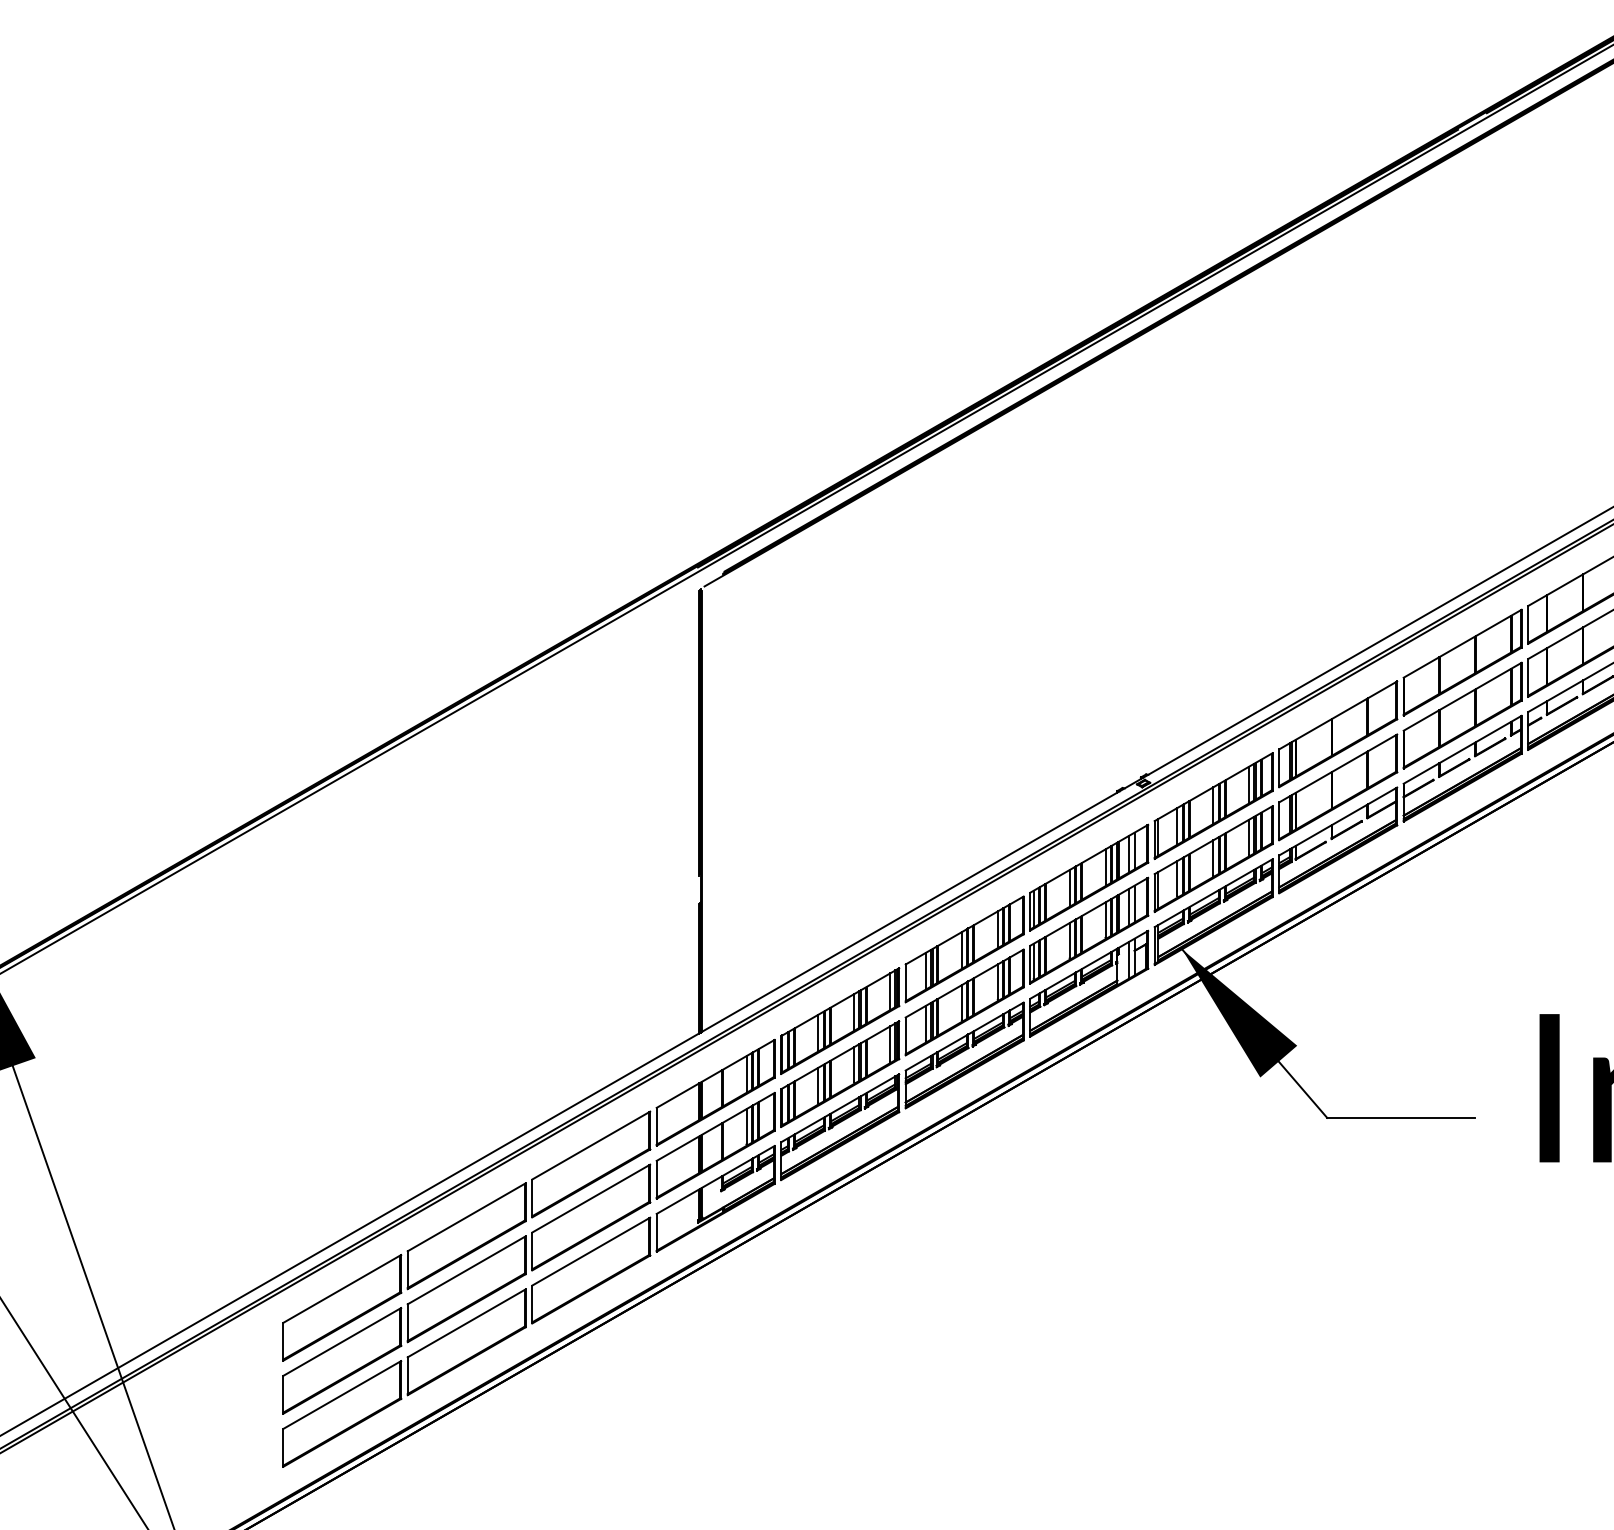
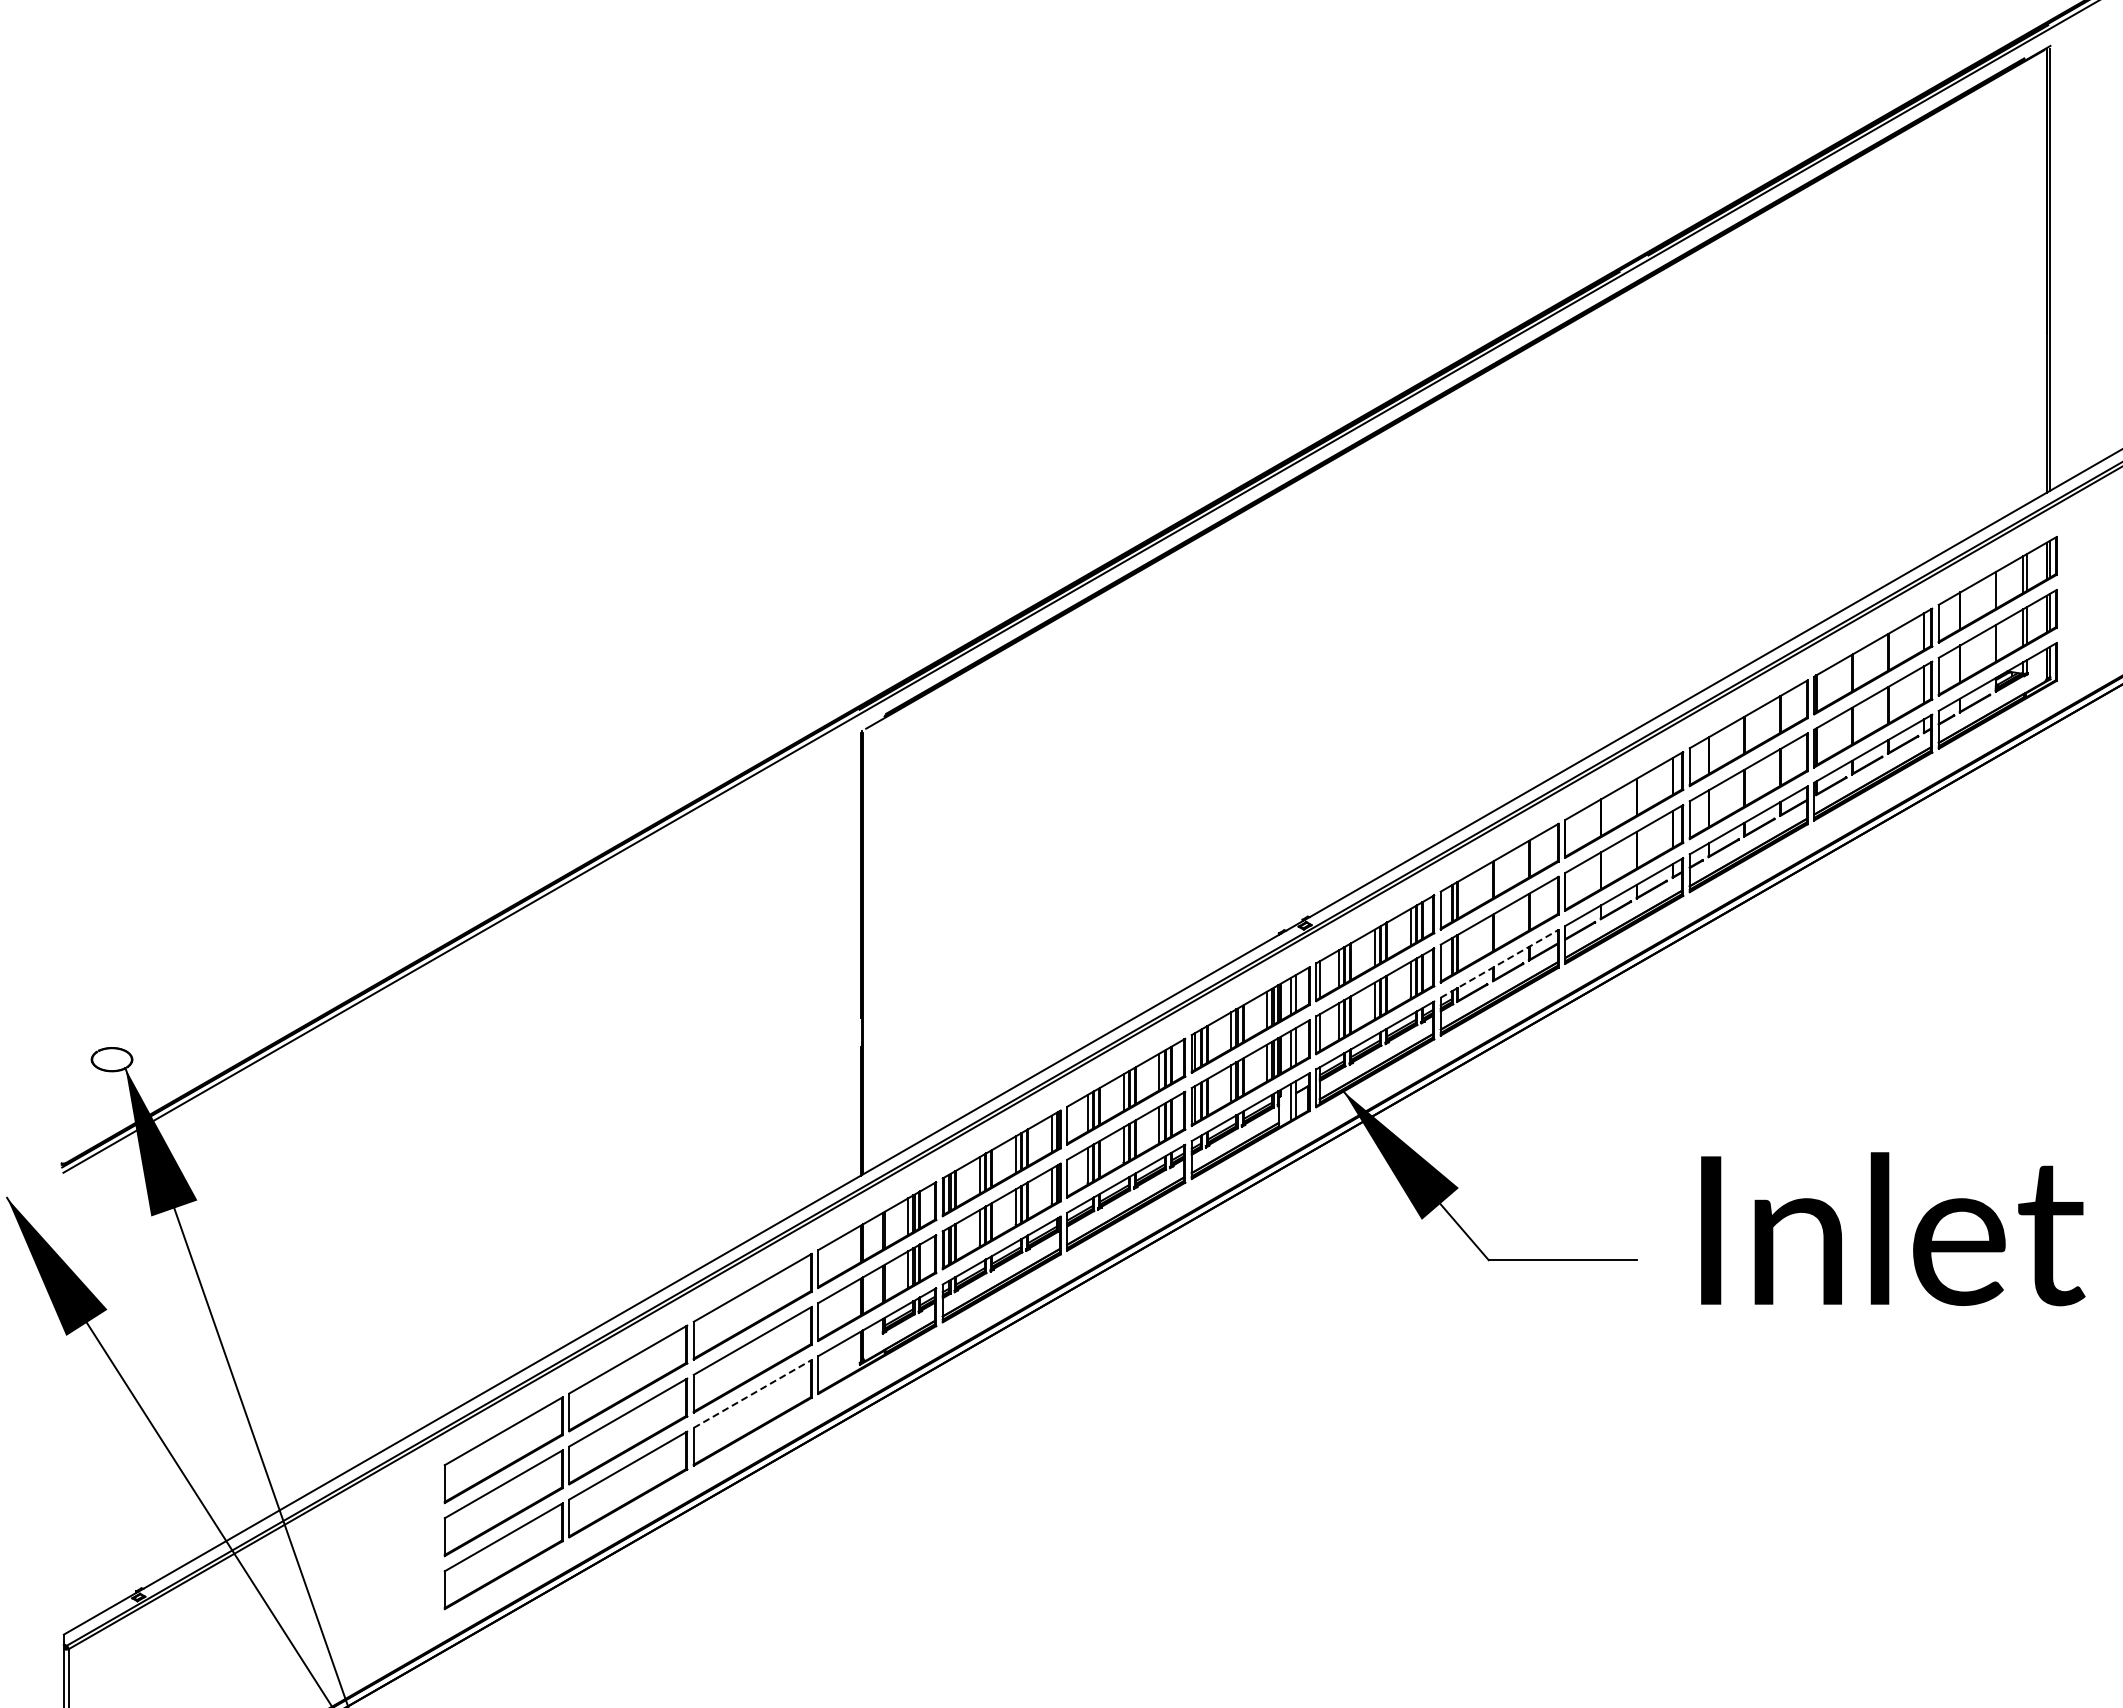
line: (1338, 821) -> (1500, 963), solid -> dashed
line: (591, 1251) -> (753, 1393), solid -> dashed

